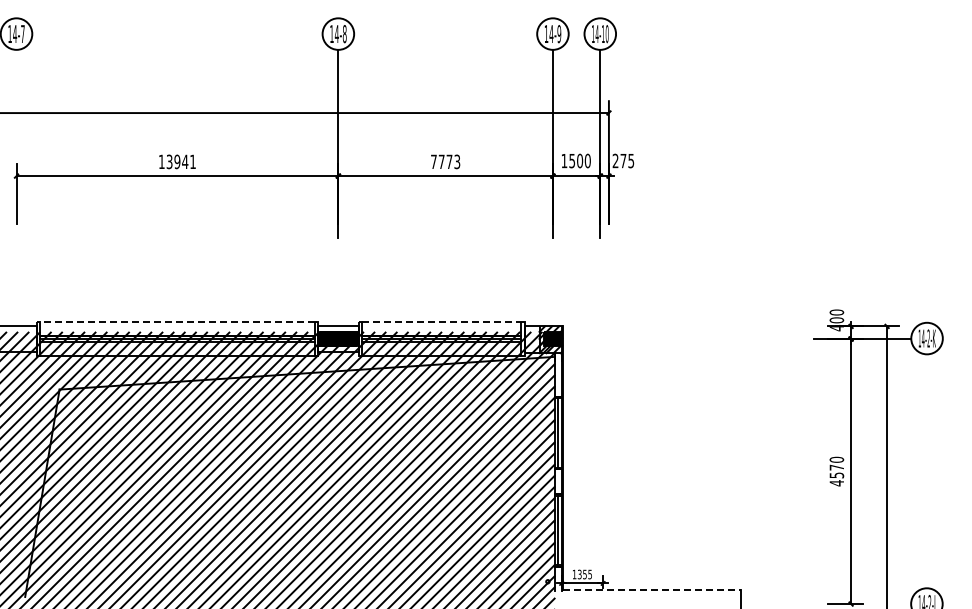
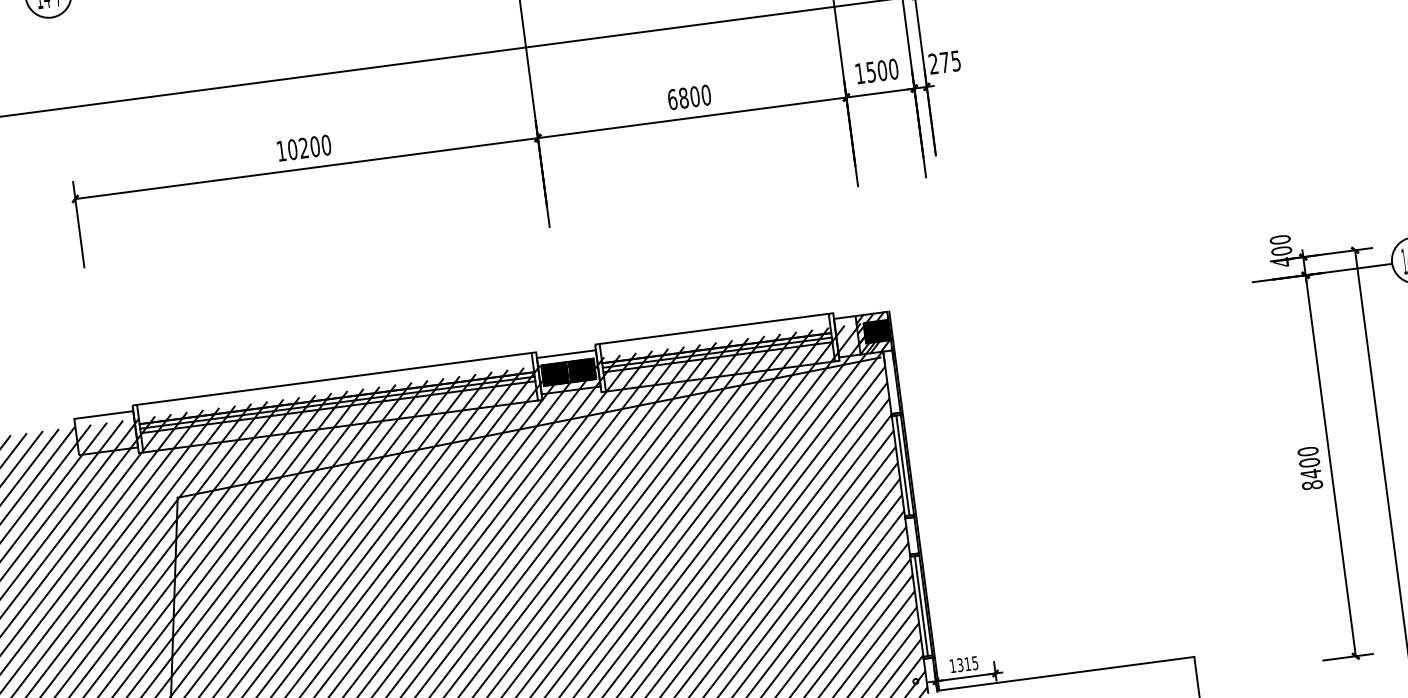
text: (181, 161) -> (309, 146), 13941 -> 10200
text: (445, 161) -> (689, 96), 7773 -> 6800
line: (177, 322) -> (334, 378), dashed -> solid
line: (441, 322) -> (713, 329), dashed -> solid
text: (836, 475) -> (1310, 474), 4570 -> 8400
text: (584, 574) -> (967, 664), 1355 -> 1315
line: (651, 590) -> (1066, 674), dashed -> solid

